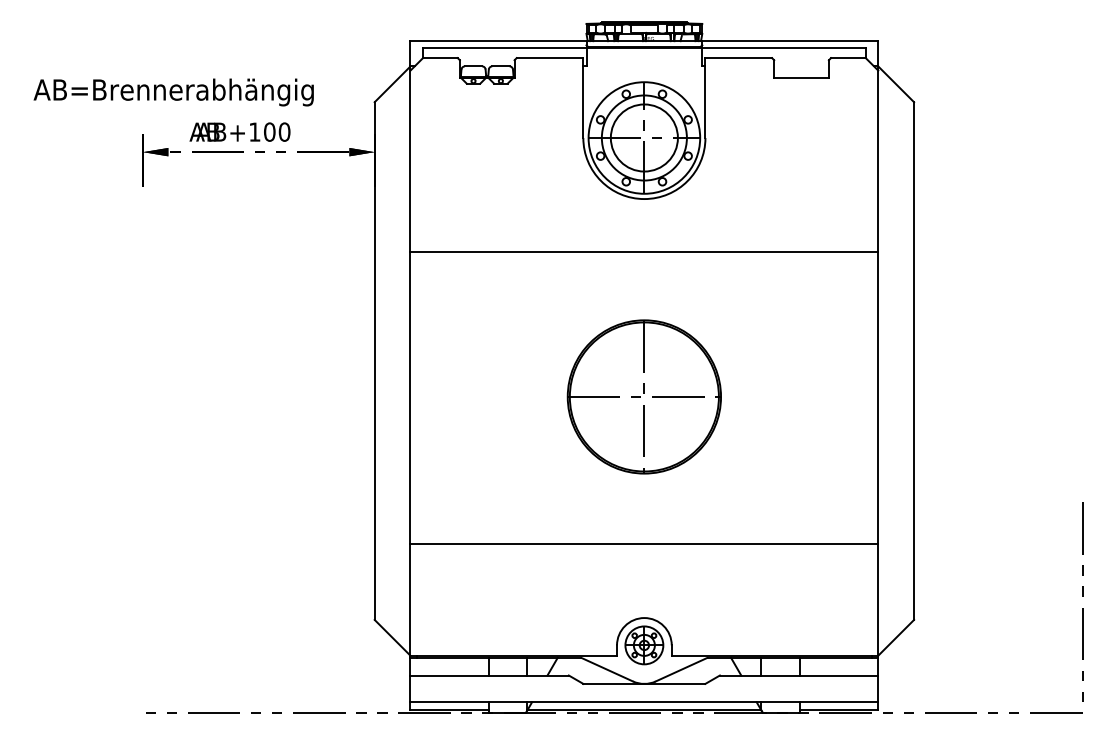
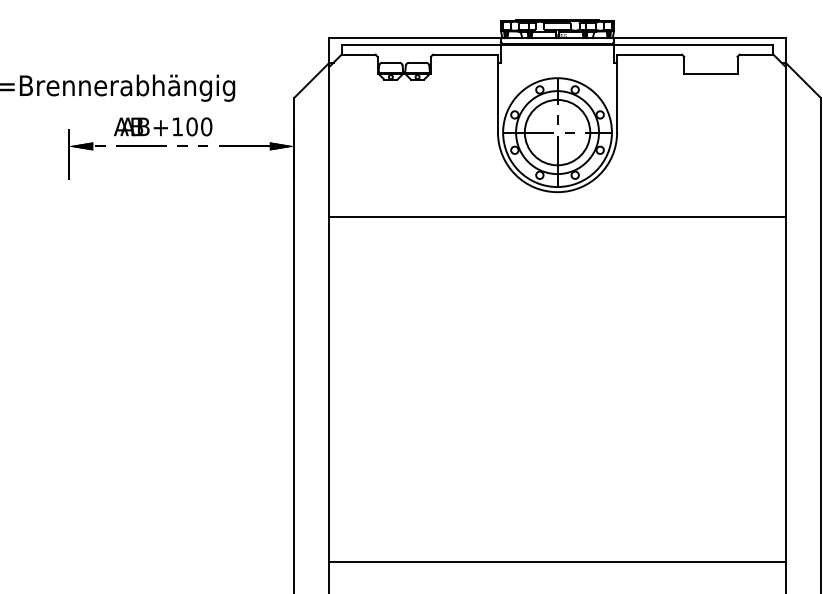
line: (644, 251) -> (557, 216), moved
part: (643, 396) -> (556, 384), removed
line: (644, 543) -> (557, 561), moved

